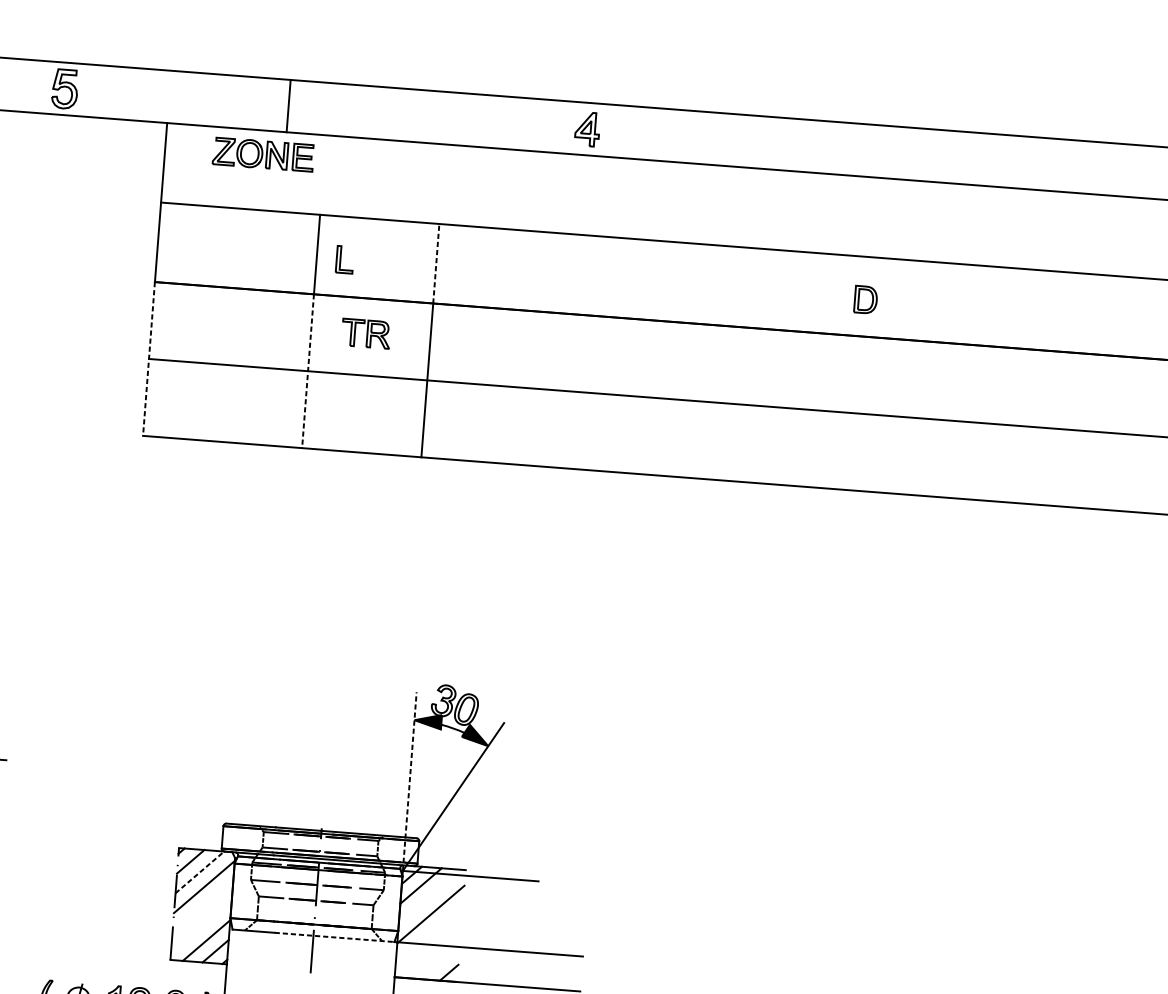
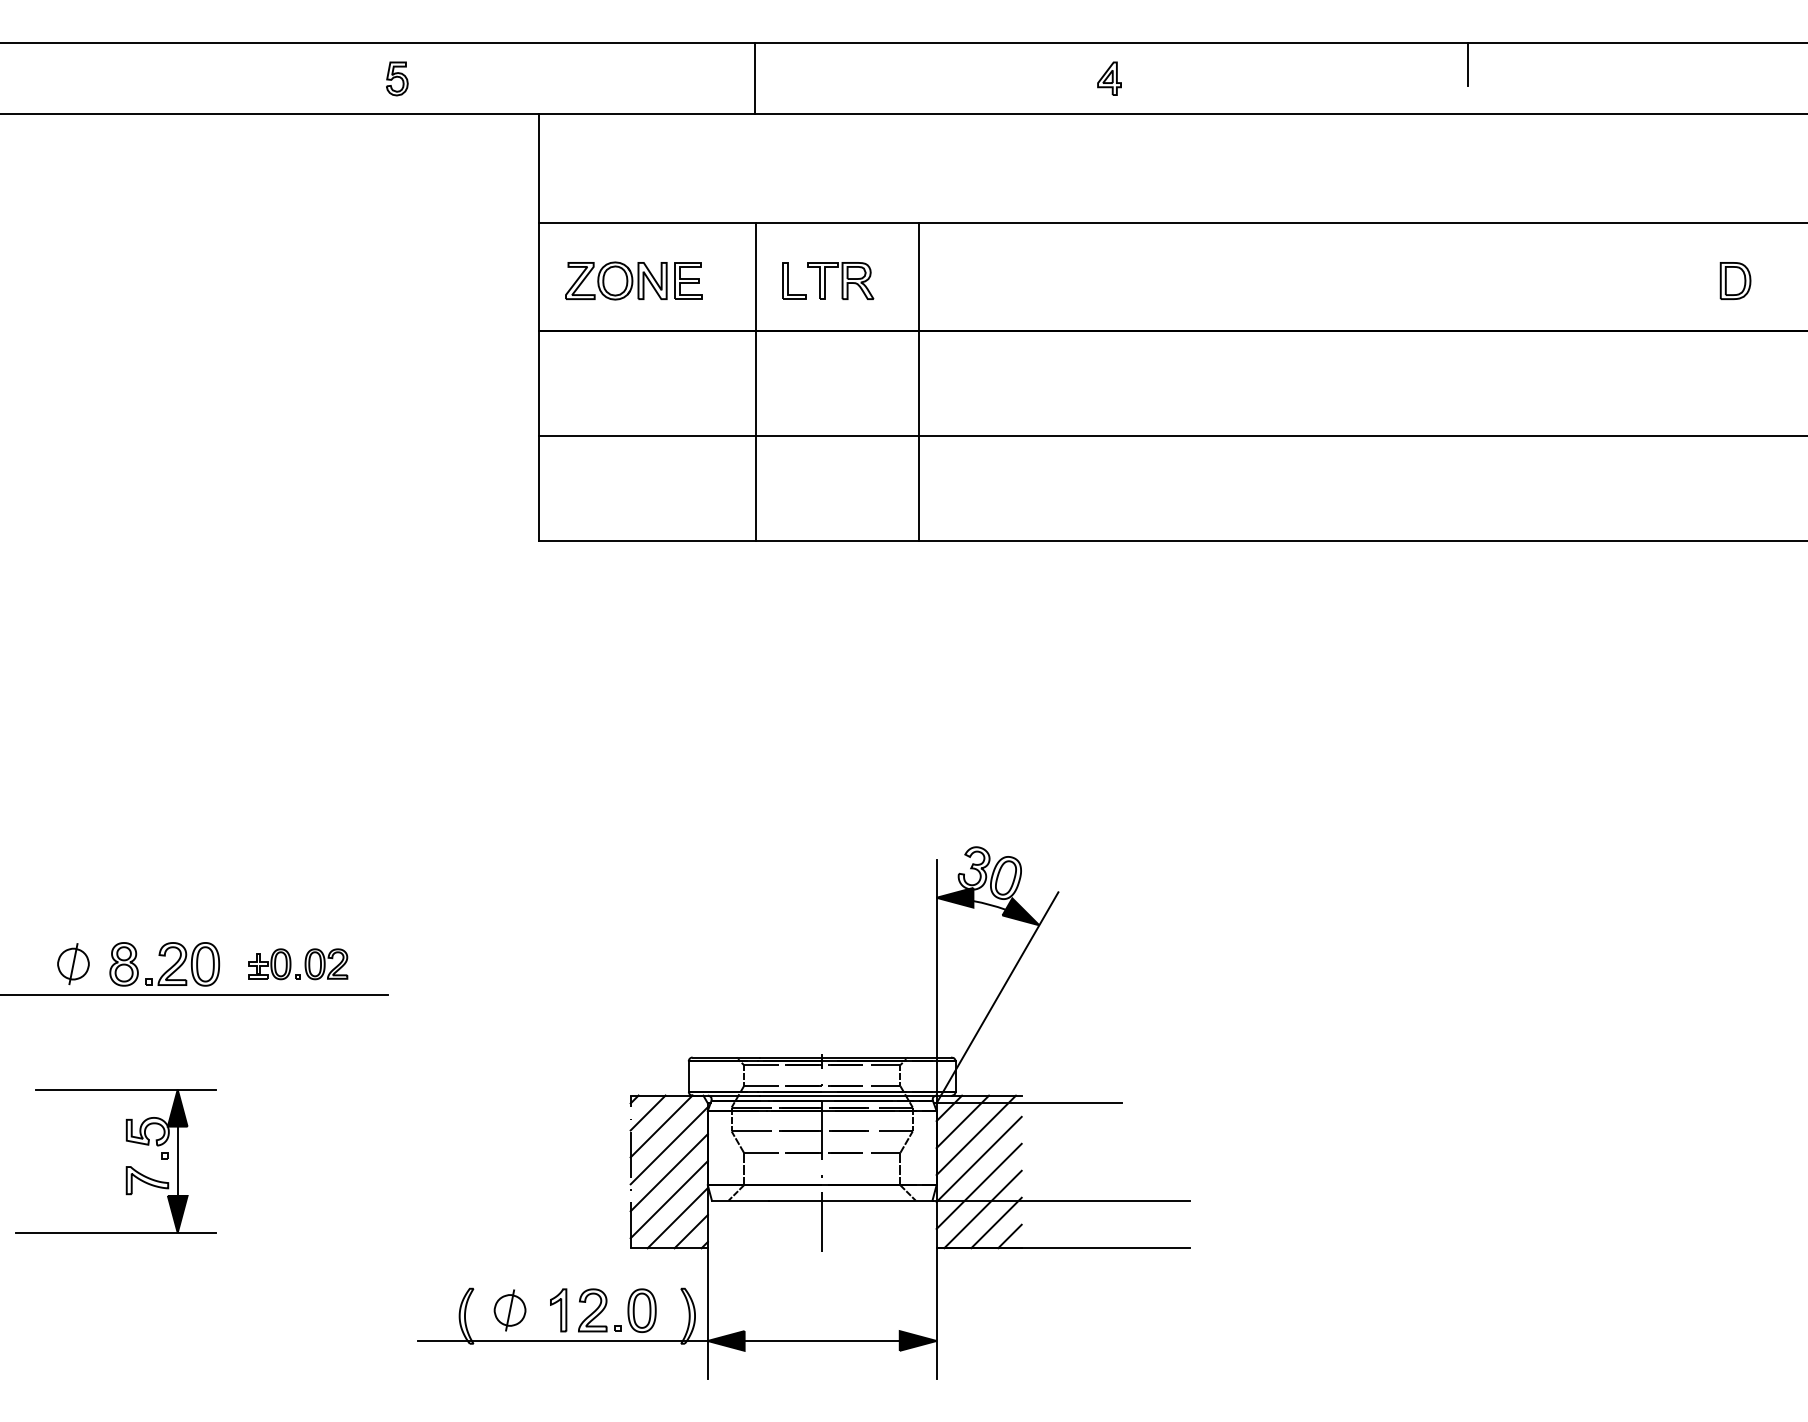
part: (65, 88) -> (397, 78), size x0.62
line: (289, 106) -> (755, 78), moved
part: (587, 129) -> (1109, 78), size x0.71
line: (851, 138) -> (1468, 63), added
part: (263, 154) -> (633, 280), moved
line: (436, 263) -> (918, 276), dashed -> solid
part: (865, 299) -> (1735, 280), moved
part: (365, 333) -> (840, 280), moved
line: (149, 358) -> (539, 435), dashed -> solid
line: (307, 370) -> (755, 435), dashed -> solid
line: (409, 781) -> (936, 981), dashed -> solid
line: (199, 872) -> (661, 1126), dashed -> solid
line: (430, 896) -> (976, 1135), added
line: (202, 906) -> (668, 1172), added
line: (200, 926) -> (668, 1199), added
line: (428, 933) -> (978, 1185), added
line: (334, 937) -> (850, 1200), dashed -> solid
line: (430, 951) -> (982, 1209), added
line: (440, 961) -> (996, 1222), added

